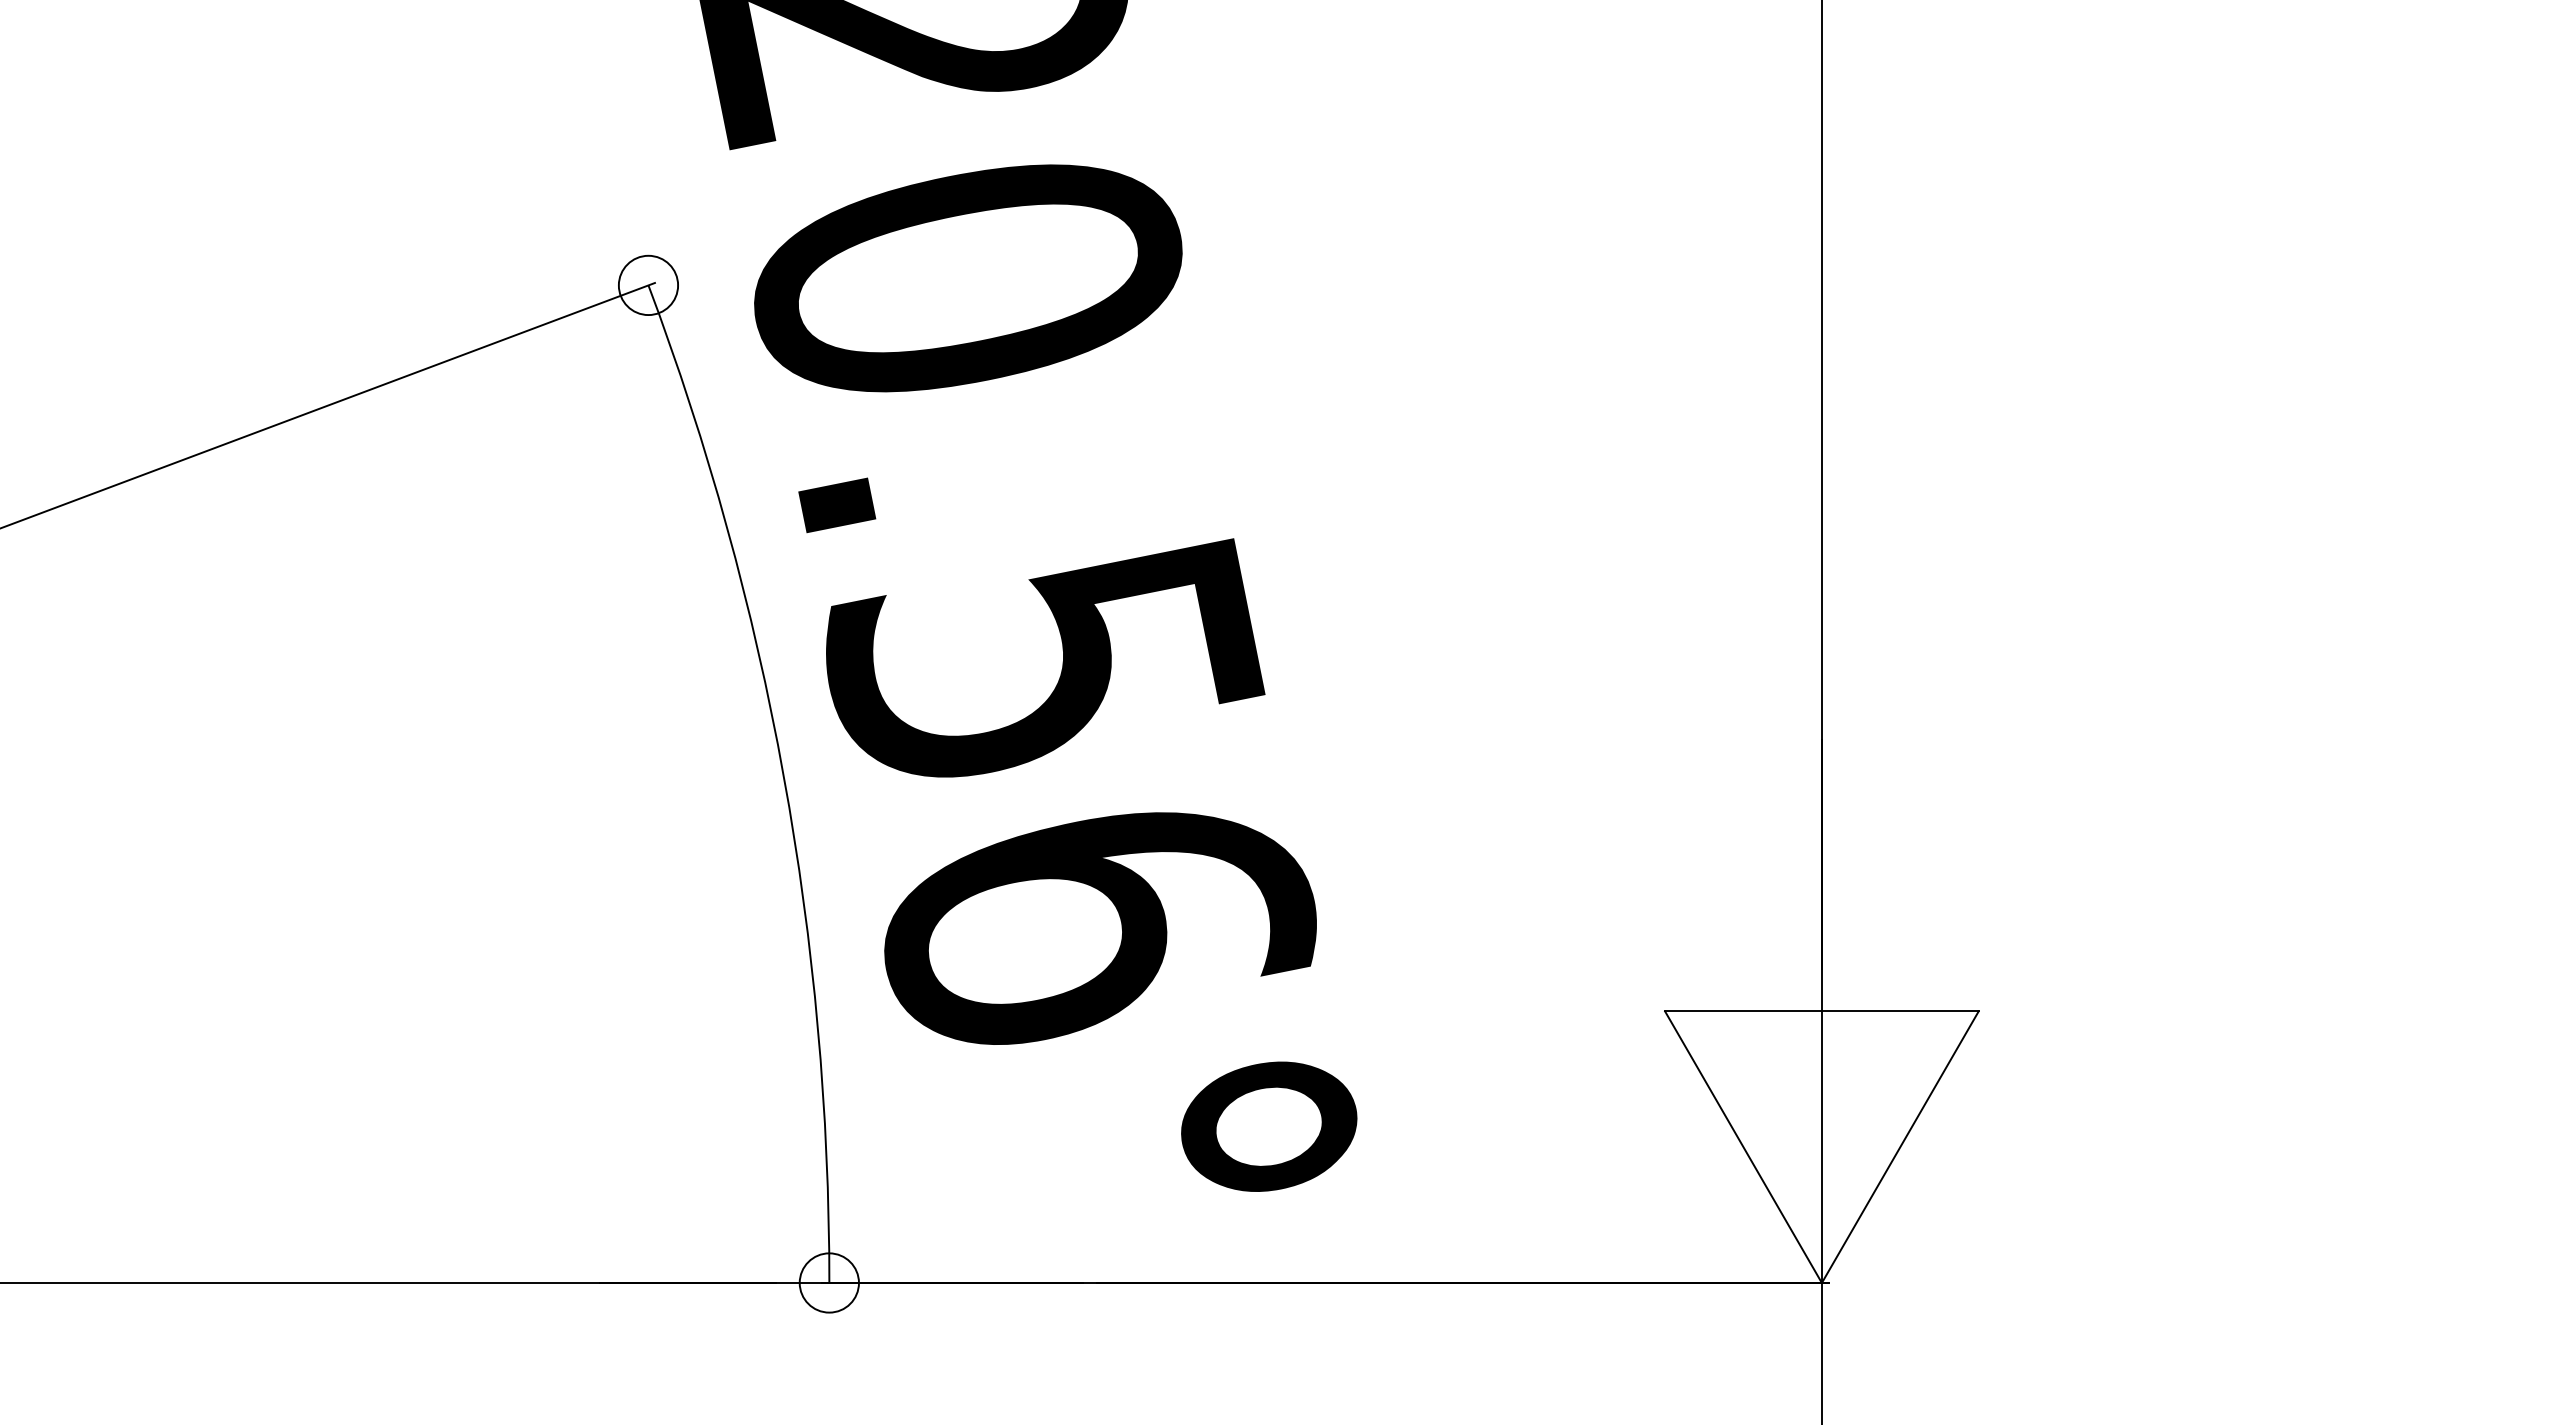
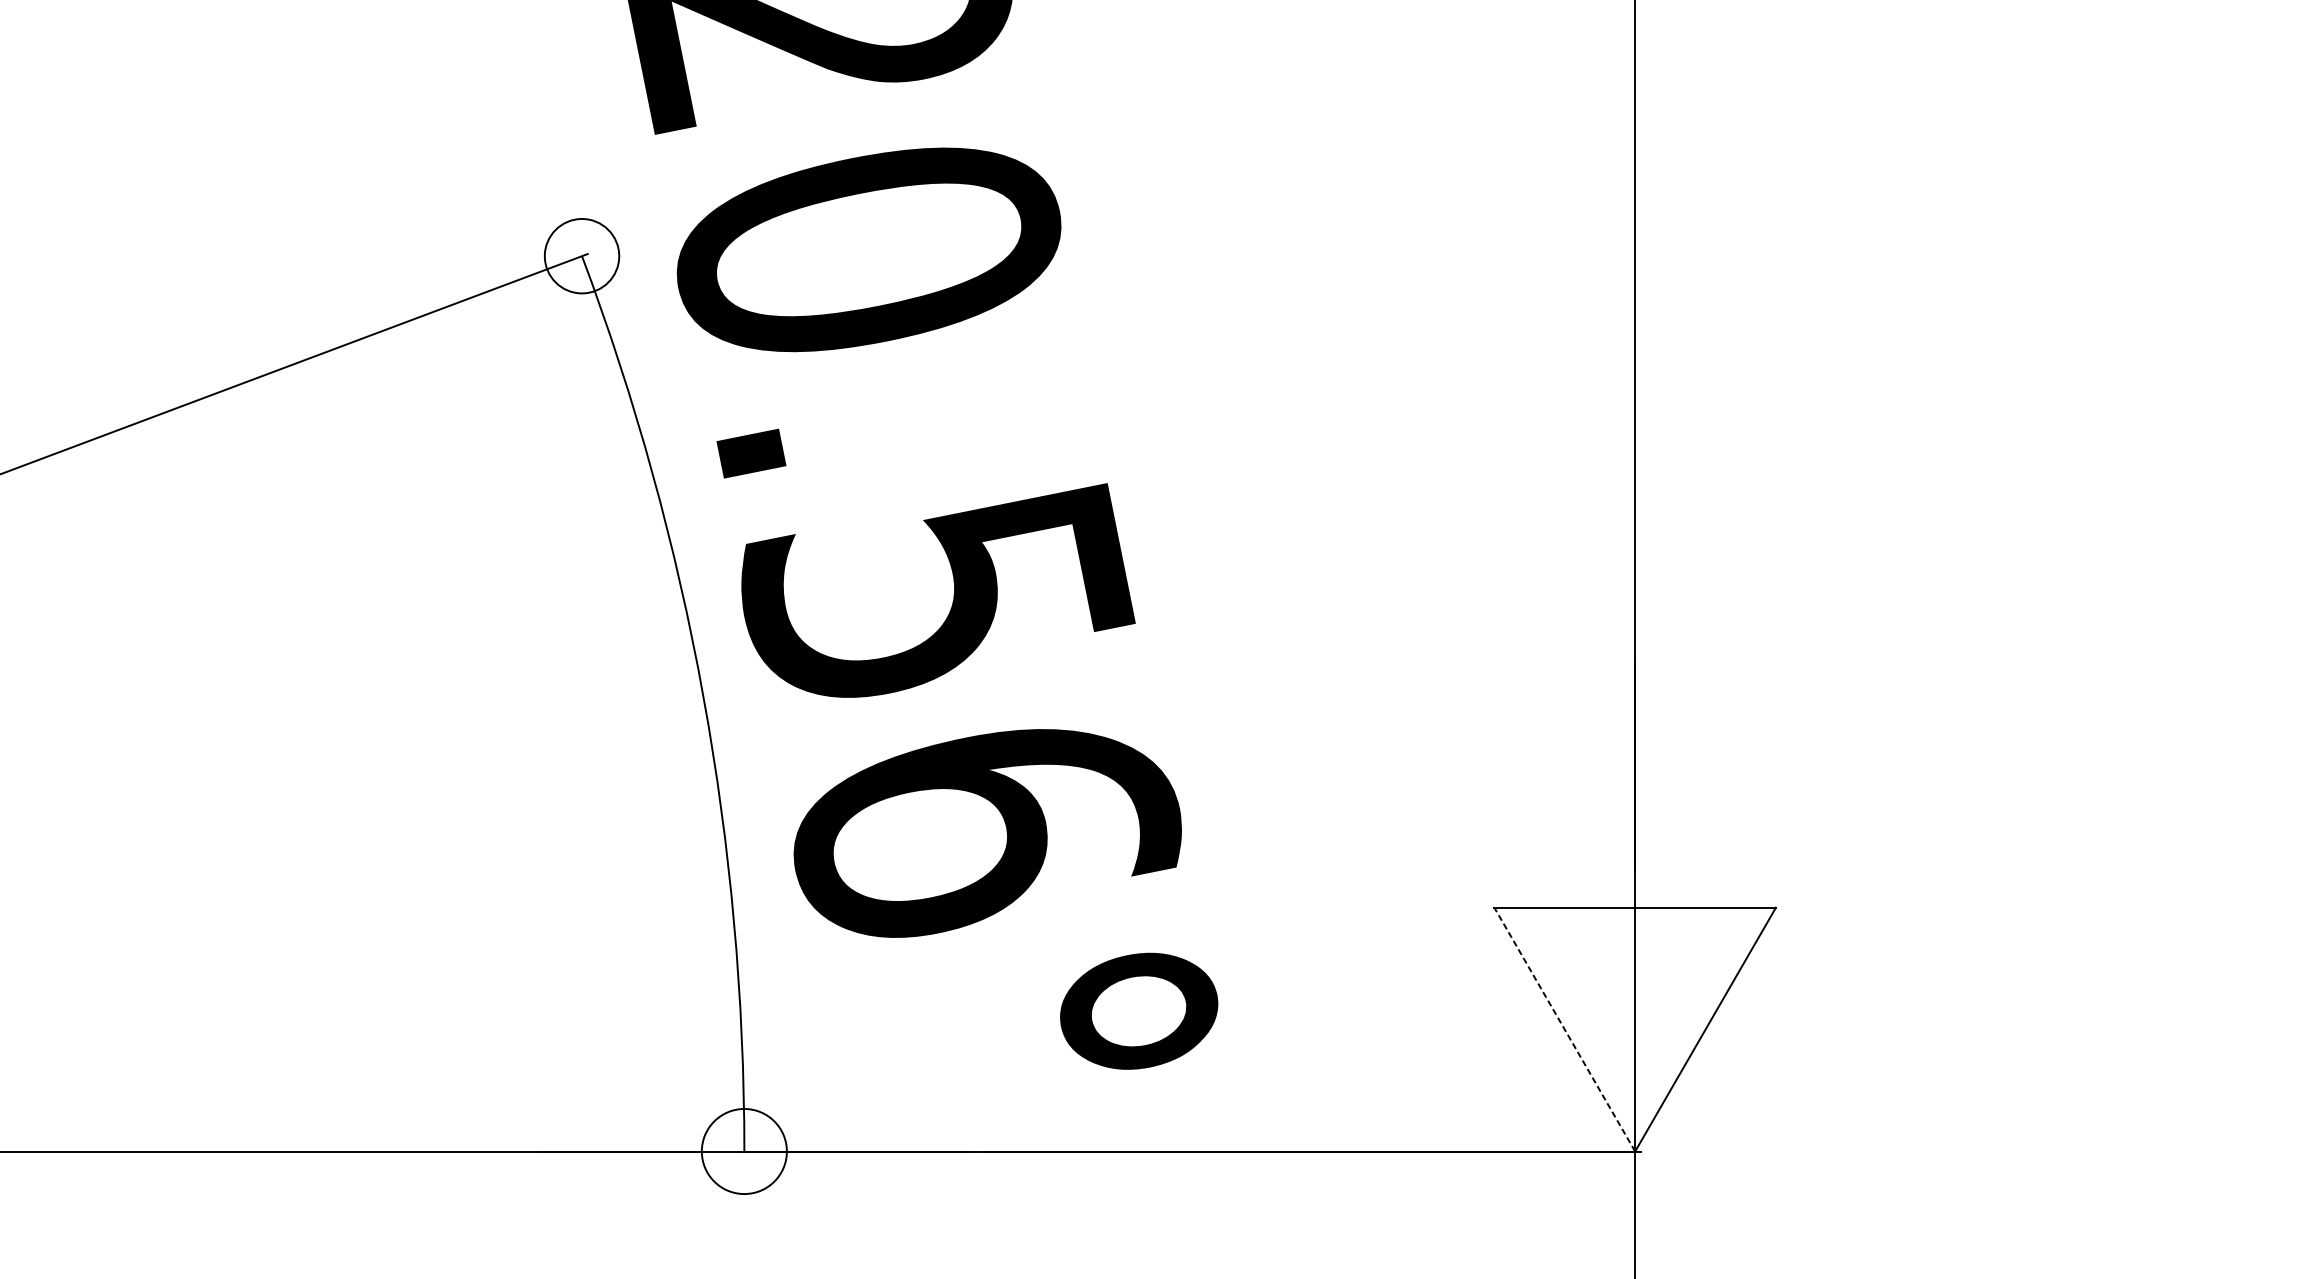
circle: (648, 285) -> (582, 256), size x1.4
line: (1743, 1147) -> (1564, 1029), solid -> dashed
circle: (828, 1282) -> (743, 1151), size x1.6

